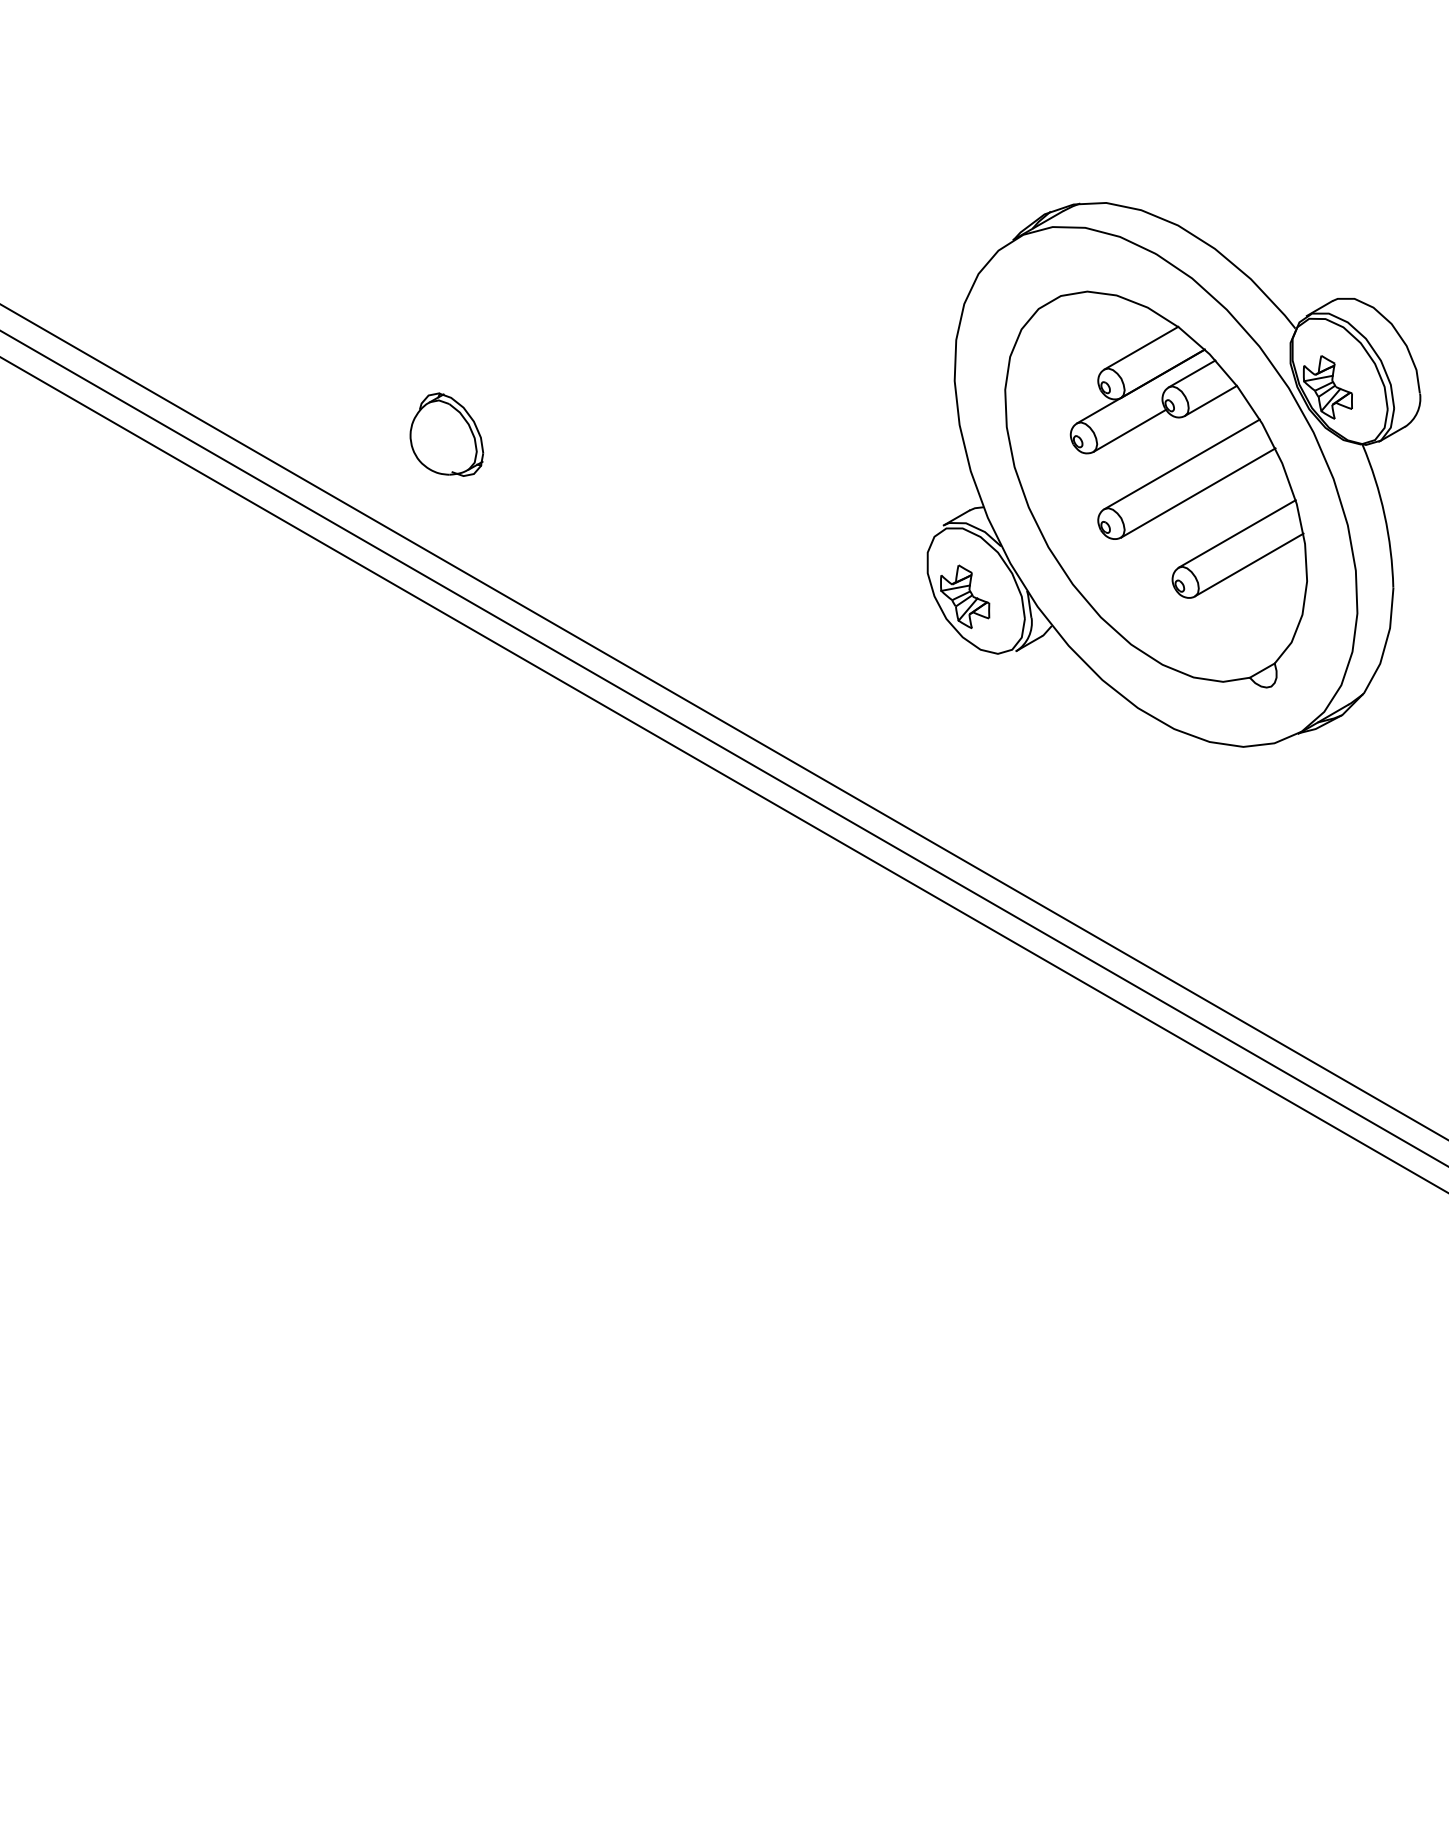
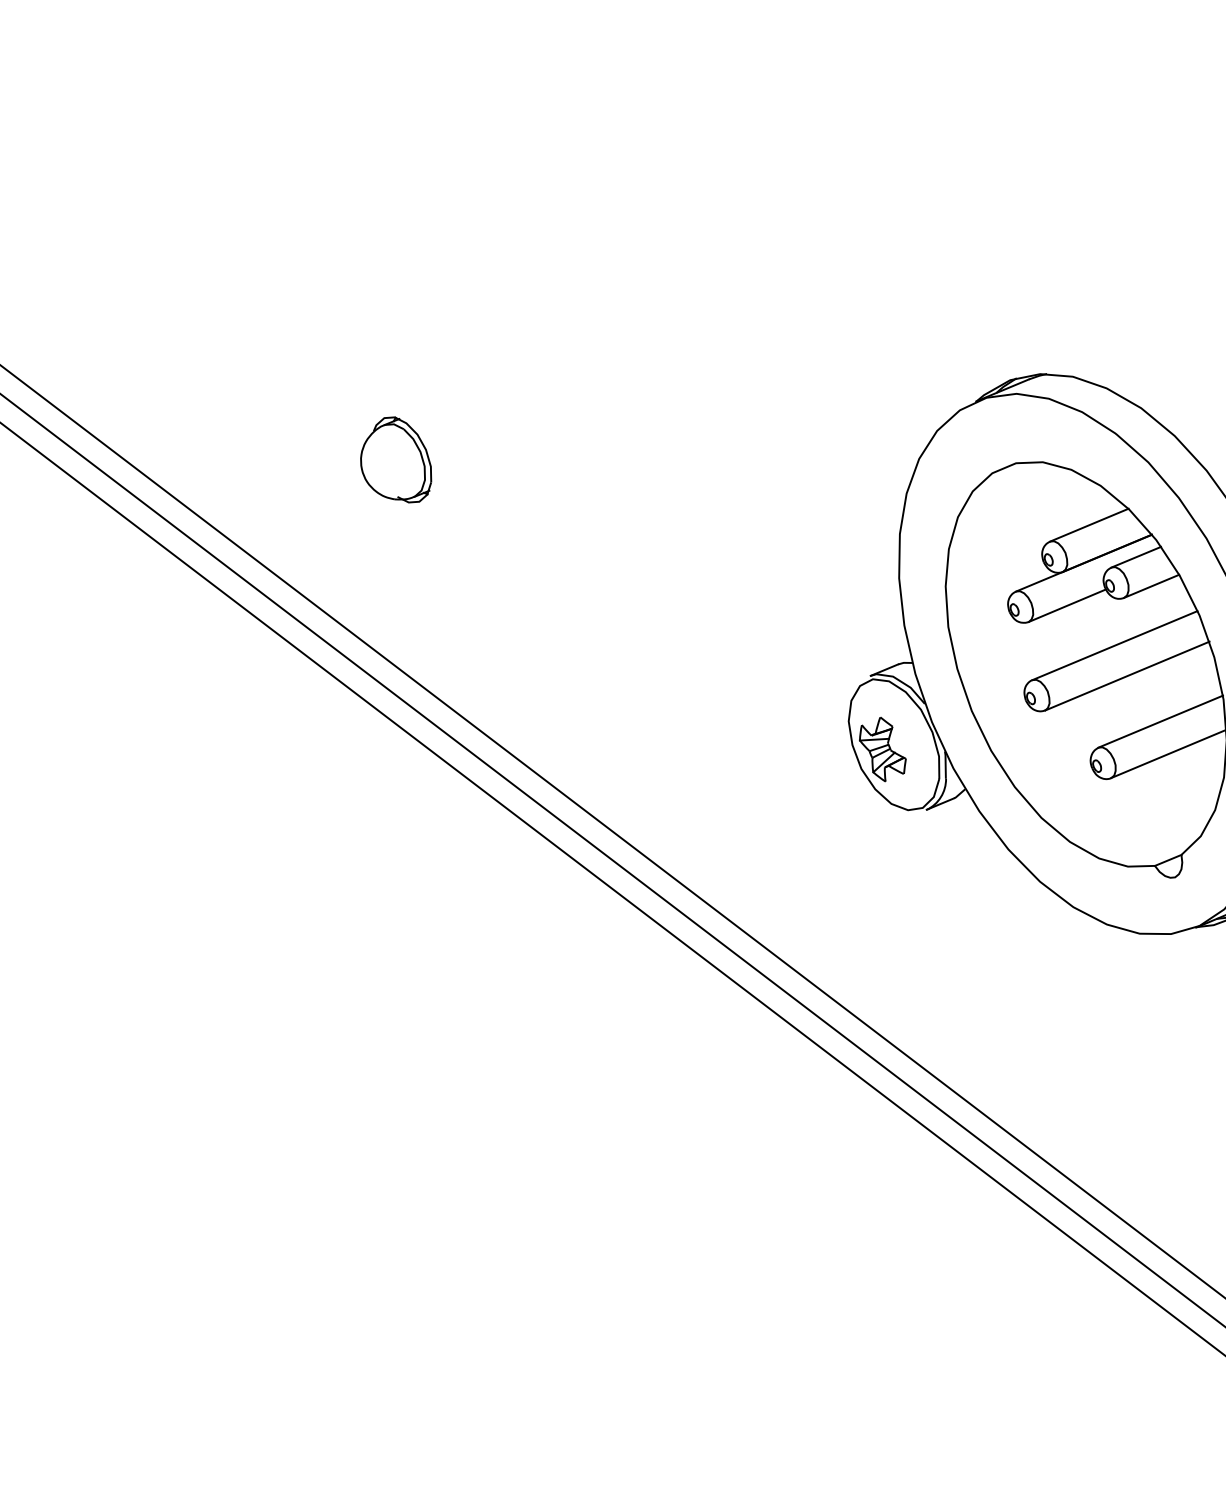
part: (446, 434) -> (397, 459), moved

